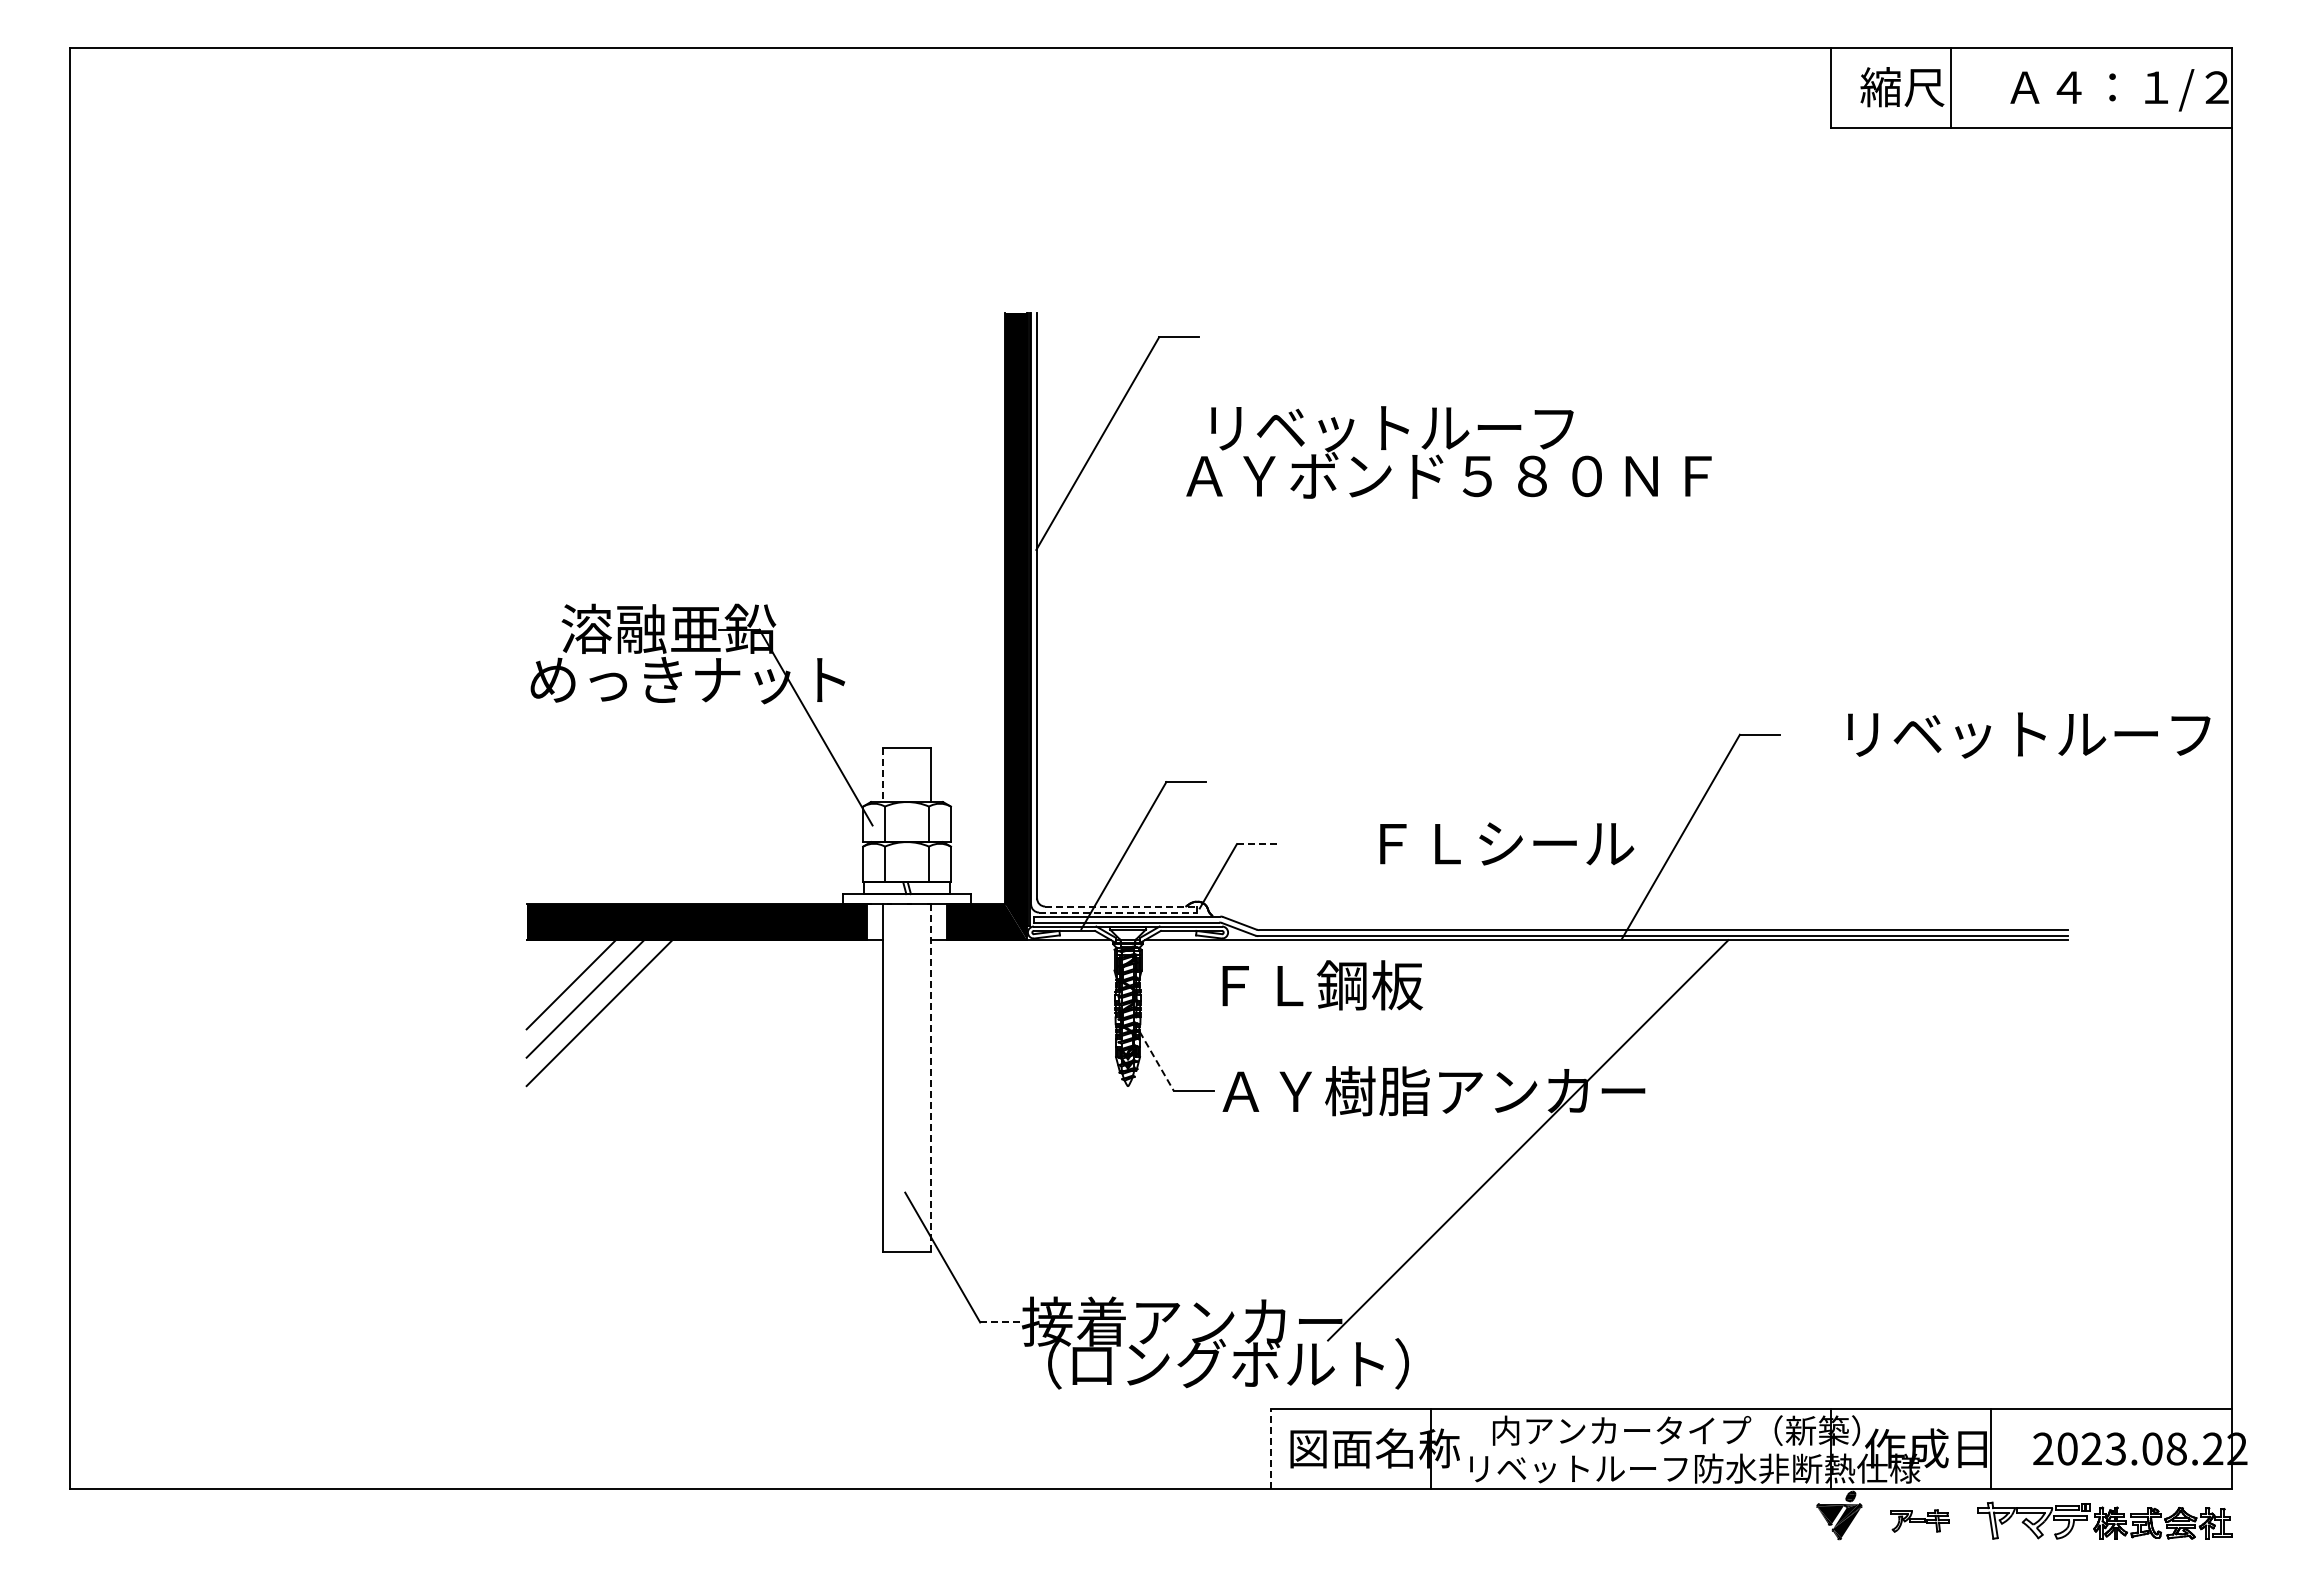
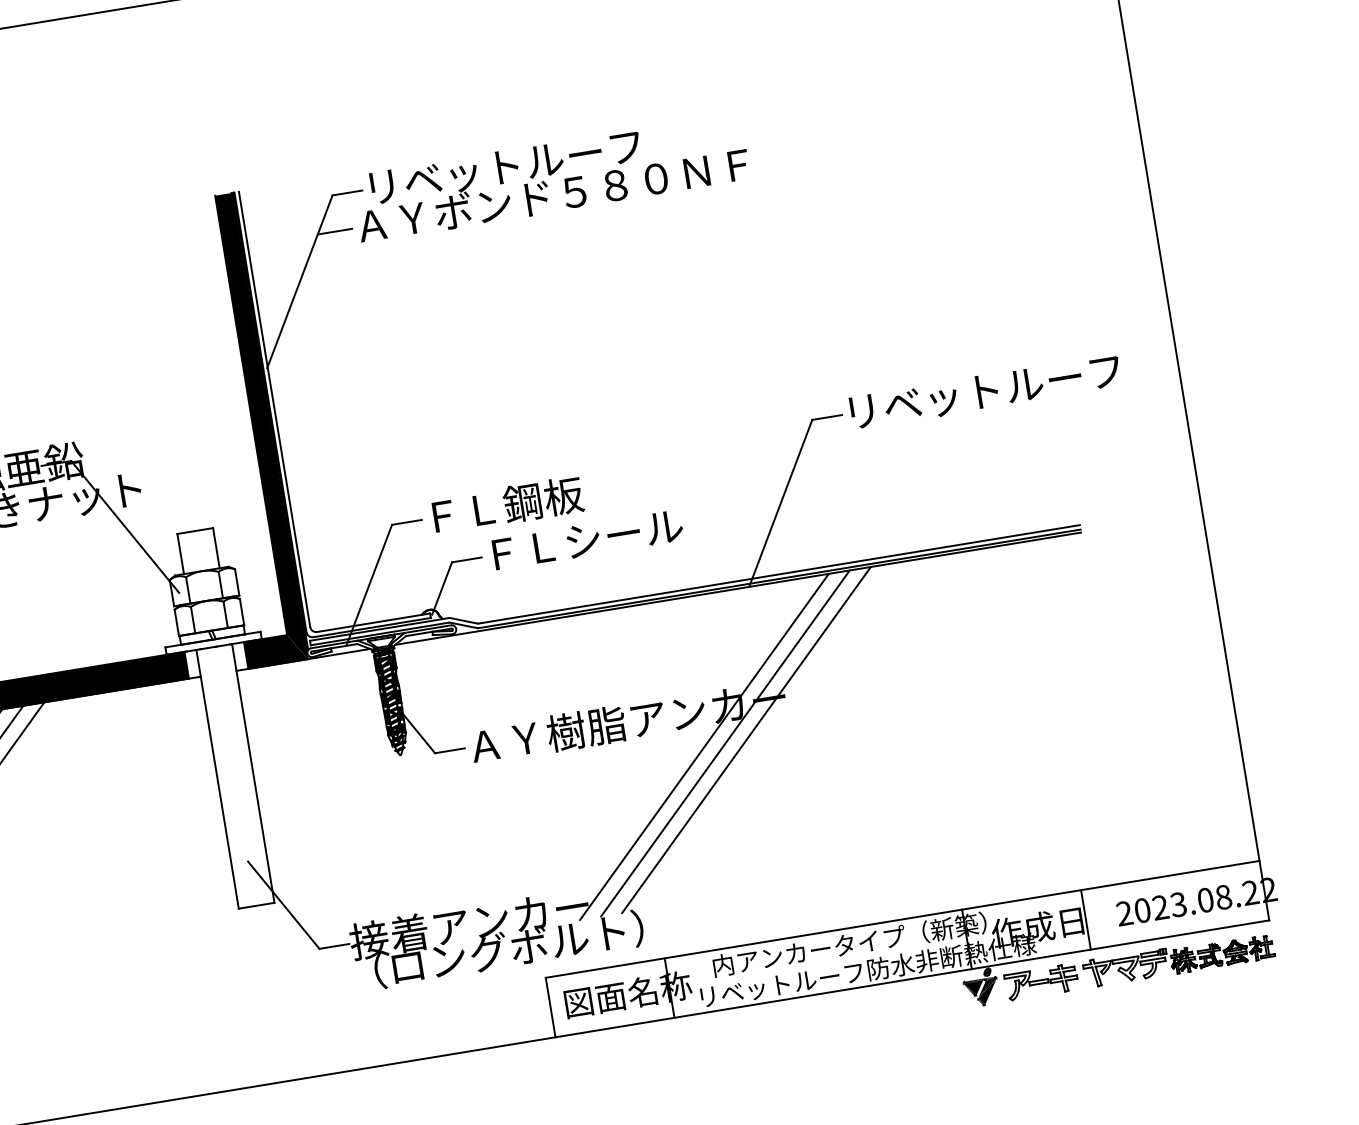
line: (1154, 385) -> (335, 231), added
text: (1448, 452) -> (550, 178), moved
text: (2029, 735) -> (985, 392), moved
line: (882, 775) -> (180, 554), dashed -> solid
text: (1507, 843) -> (588, 539), moved
line: (1257, 844) -> (467, 560), dashed -> solid
line: (1121, 906) -> (373, 622), dashed -> solid
line: (1118, 912) -> (372, 627), dashed -> solid
text: (1322, 985) -> (507, 505), moved
line: (1156, 1061) -> (418, 733), dashed -> solid
line: (931, 1078) -> (253, 773), dashed -> solid
line: (1556, 1140) -> (725, 743), added
line: (1584, 1140) -> (746, 740), added
line: (1000, 1322) -> (334, 946), dashed -> solid
line: (1270, 1448) -> (550, 1007), dashed -> solid
part: (1919, 1520) -> (1041, 981), size x1.67

